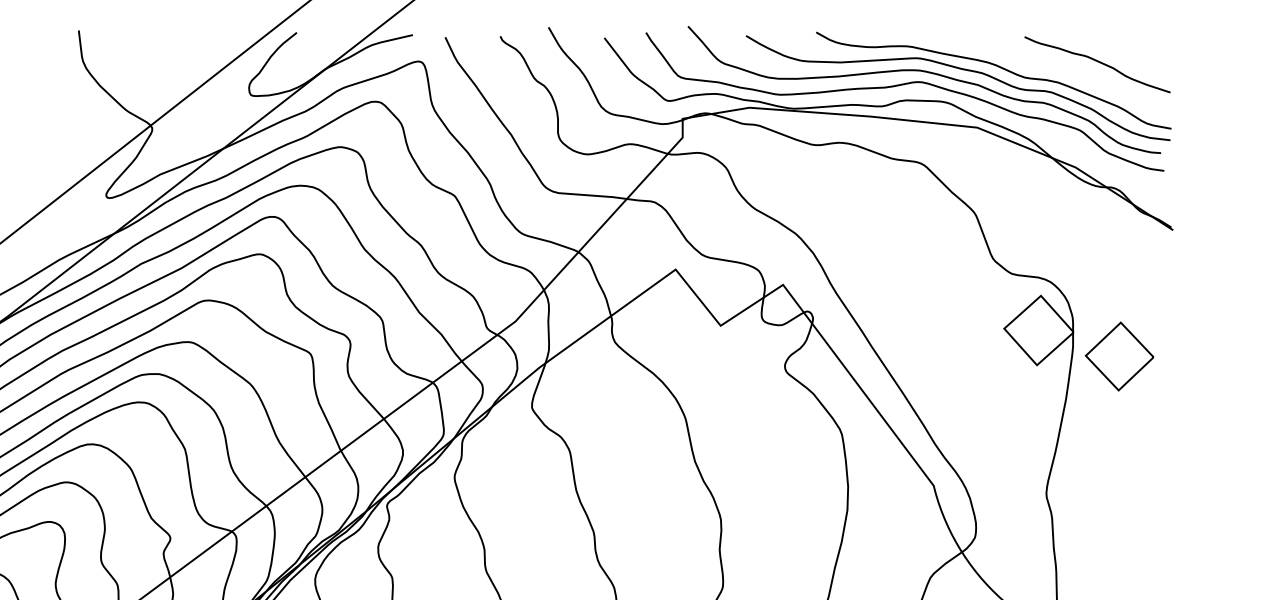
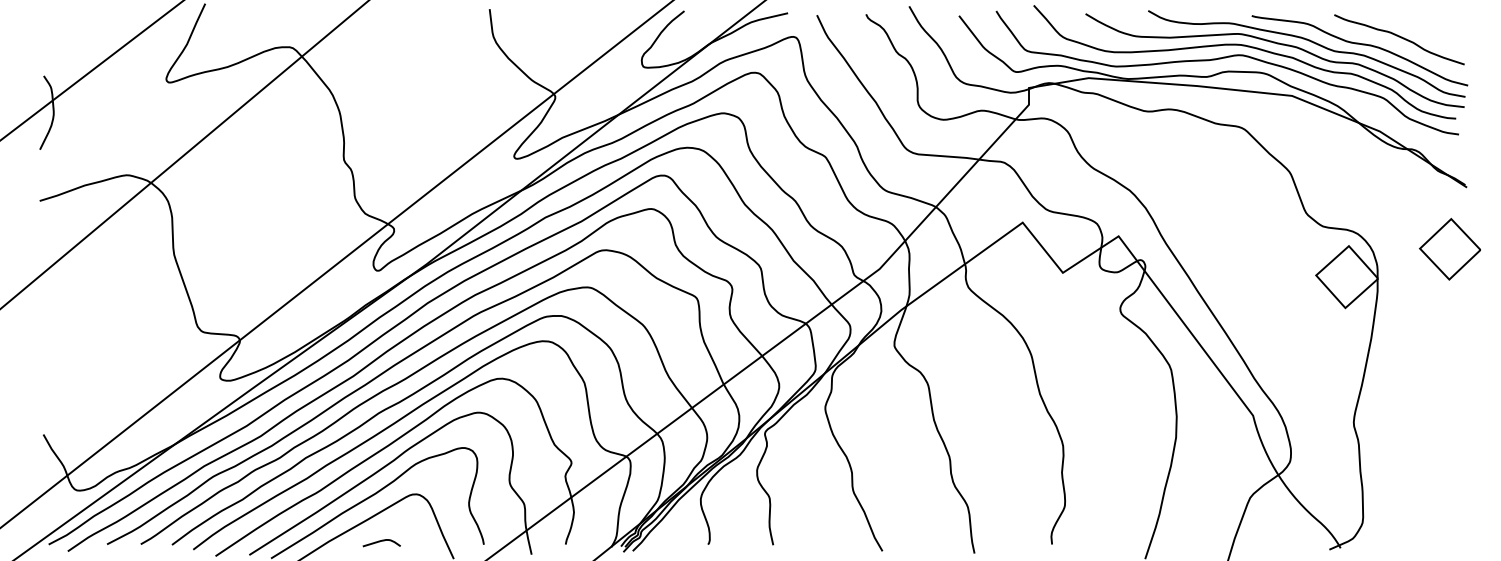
curve: (1056, 71) -> (1362, 45), added
part: (1118, 356) -> (1449, 249), moved

